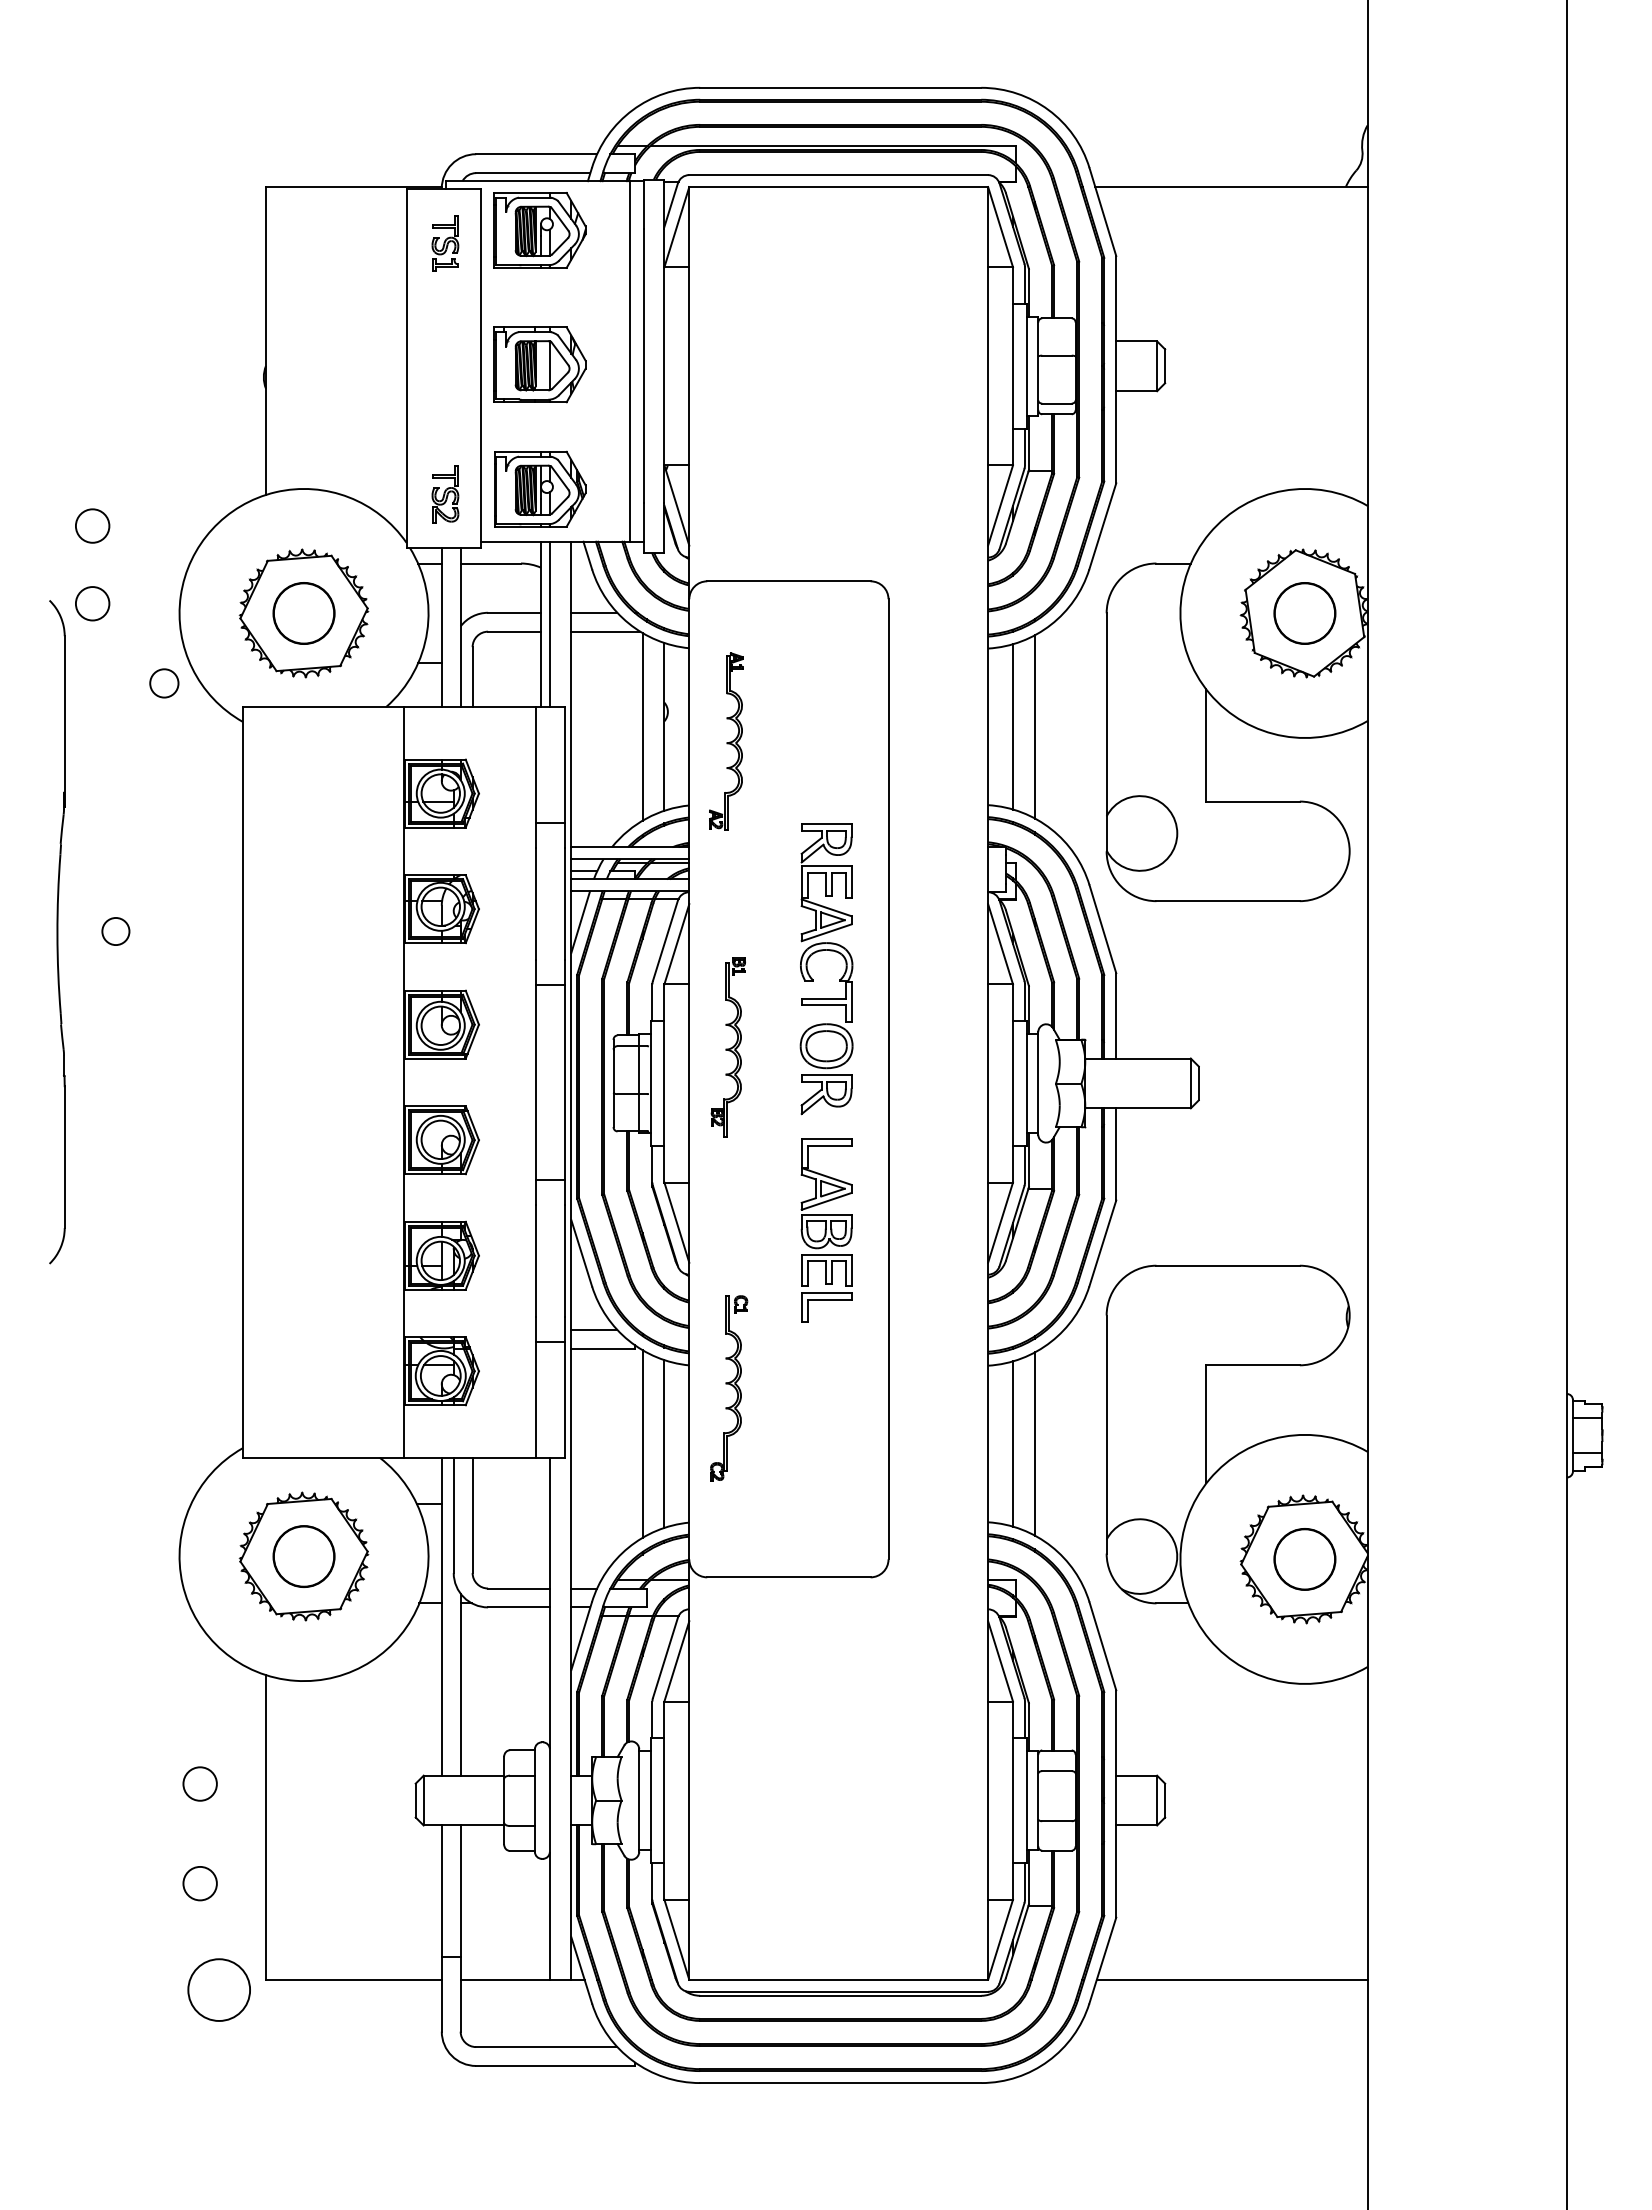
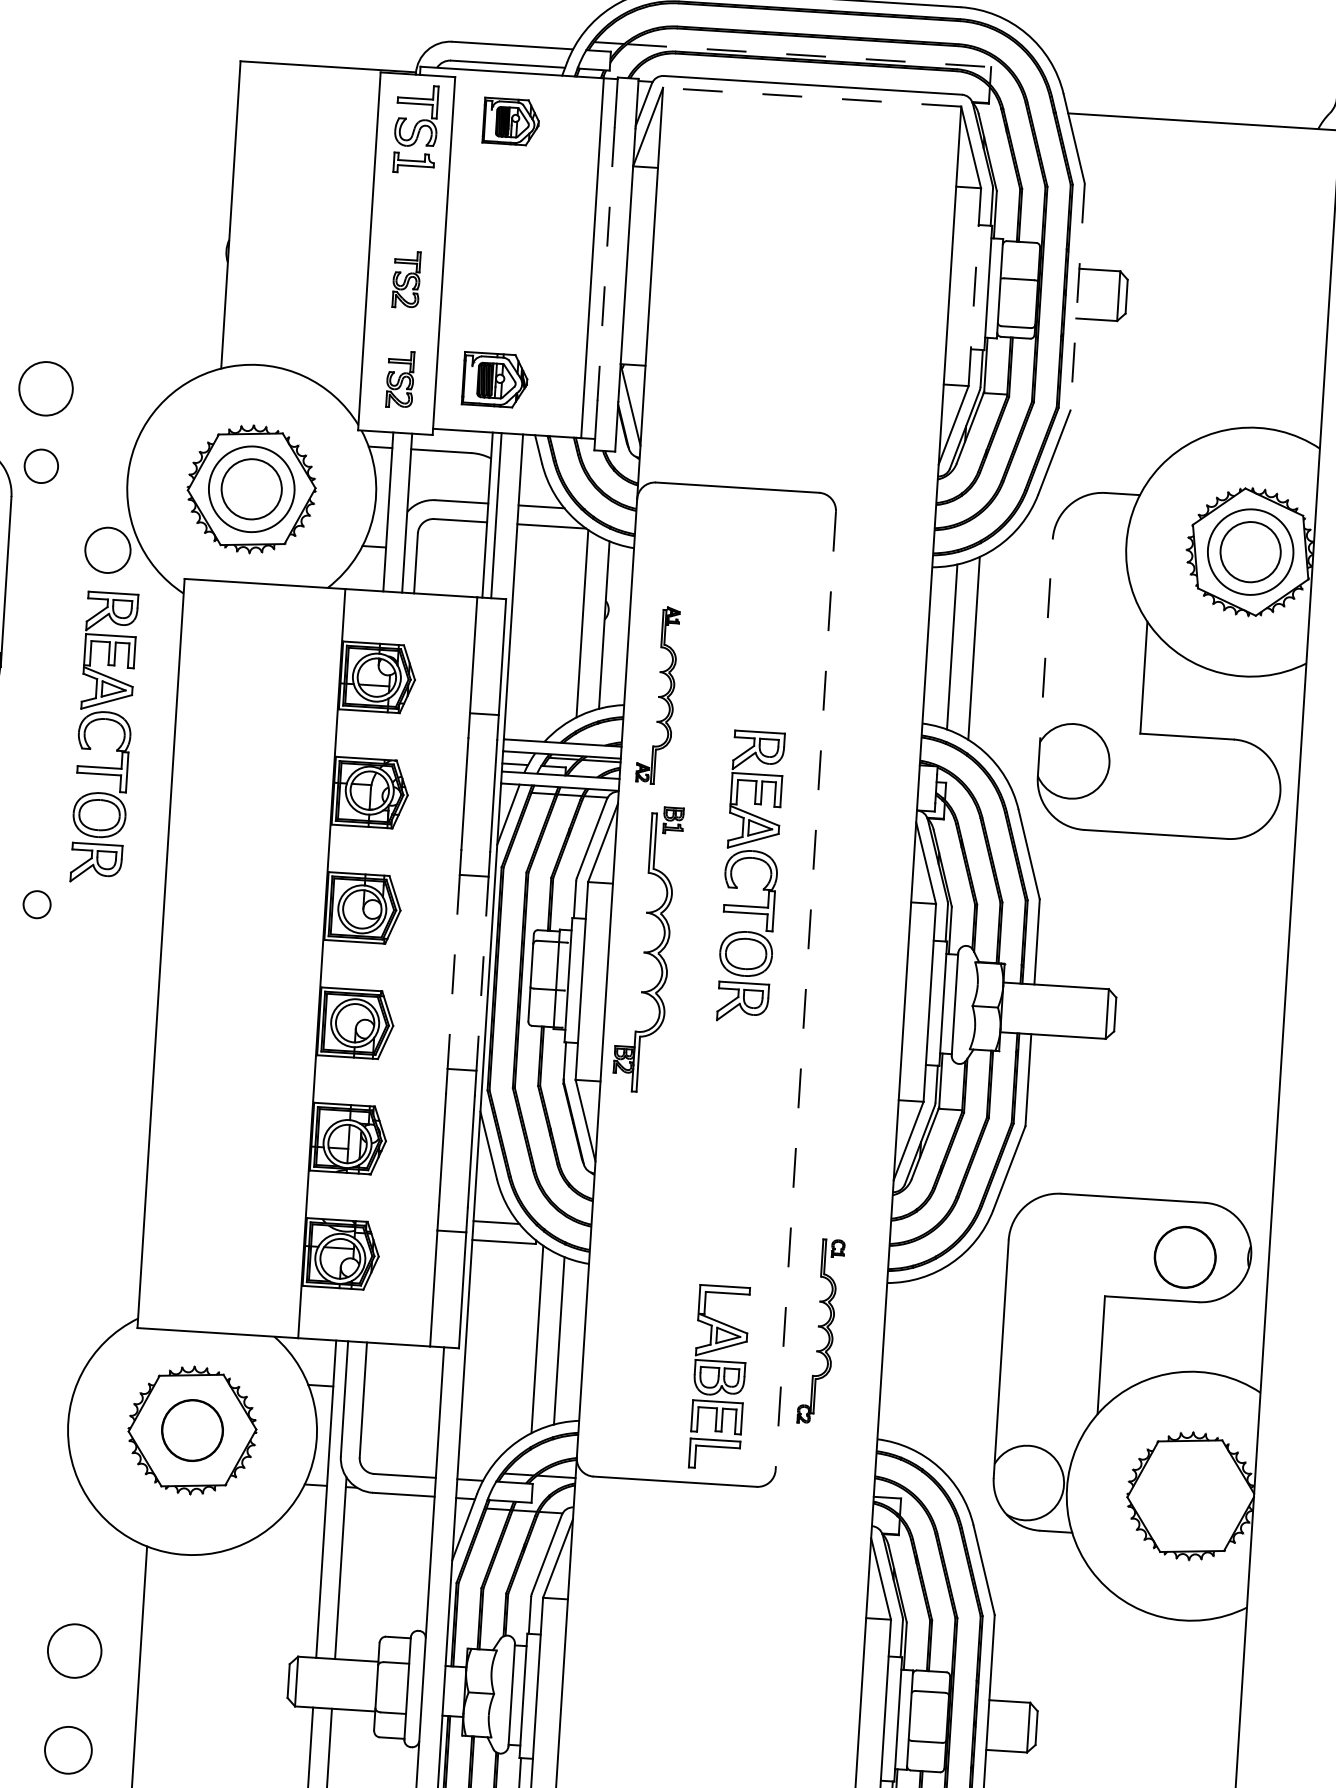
line: (833, 145) -> (809, 55), solid -> dashed
line: (838, 187) -> (811, 97), solid -> dashed
part: (539, 230) -> (510, 121), size x0.6
part: (445, 243) -> (416, 128), size x1.6
part: (539, 364) -> (502, 255), removed
line: (1013, 365) -> (975, 286), solid -> dashed
line: (643, 366) -> (606, 264), solid -> dashed
line: (1116, 369) -> (1077, 296), solid -> dashed
part: (445, 394) -> (406, 279), added
part: (540, 488) -> (495, 379), size x0.7
circle: (92, 525) -> (46, 388), size x1.6
circle: (303, 613) -> (251, 489), size x1.4
circle: (1304, 613) -> (1250, 552), size x1.4
circle: (164, 683) -> (108, 550), size x1.6
line: (1106, 731) -> (1045, 657), solid -> dashed
part: (726, 741) -> (658, 695), moved
part: (159, 881) -> (90, 747), added
circle: (115, 931) -> (36, 904), moved
part: (727, 1047) -> (647, 949), size x1.6
line: (888, 1079) -> (805, 991), solid -> dashed
line: (535, 1082) -> (453, 971), solid -> dashed
line: (564, 1082) -> (482, 973), solid -> dashed
part: (826, 1230) -> (719, 1377), moved
part: (729, 1388) -> (821, 1331), moved
line: (1013, 1443) -> (907, 1362), removed
line: (1034, 1443) -> (928, 1363), removed
circle: (1304, 1559) -> (1184, 1257), moved
circle: (199, 1783) -> (73, 1650), size x1.6
circle: (199, 1883) -> (67, 1750), size x1.4

